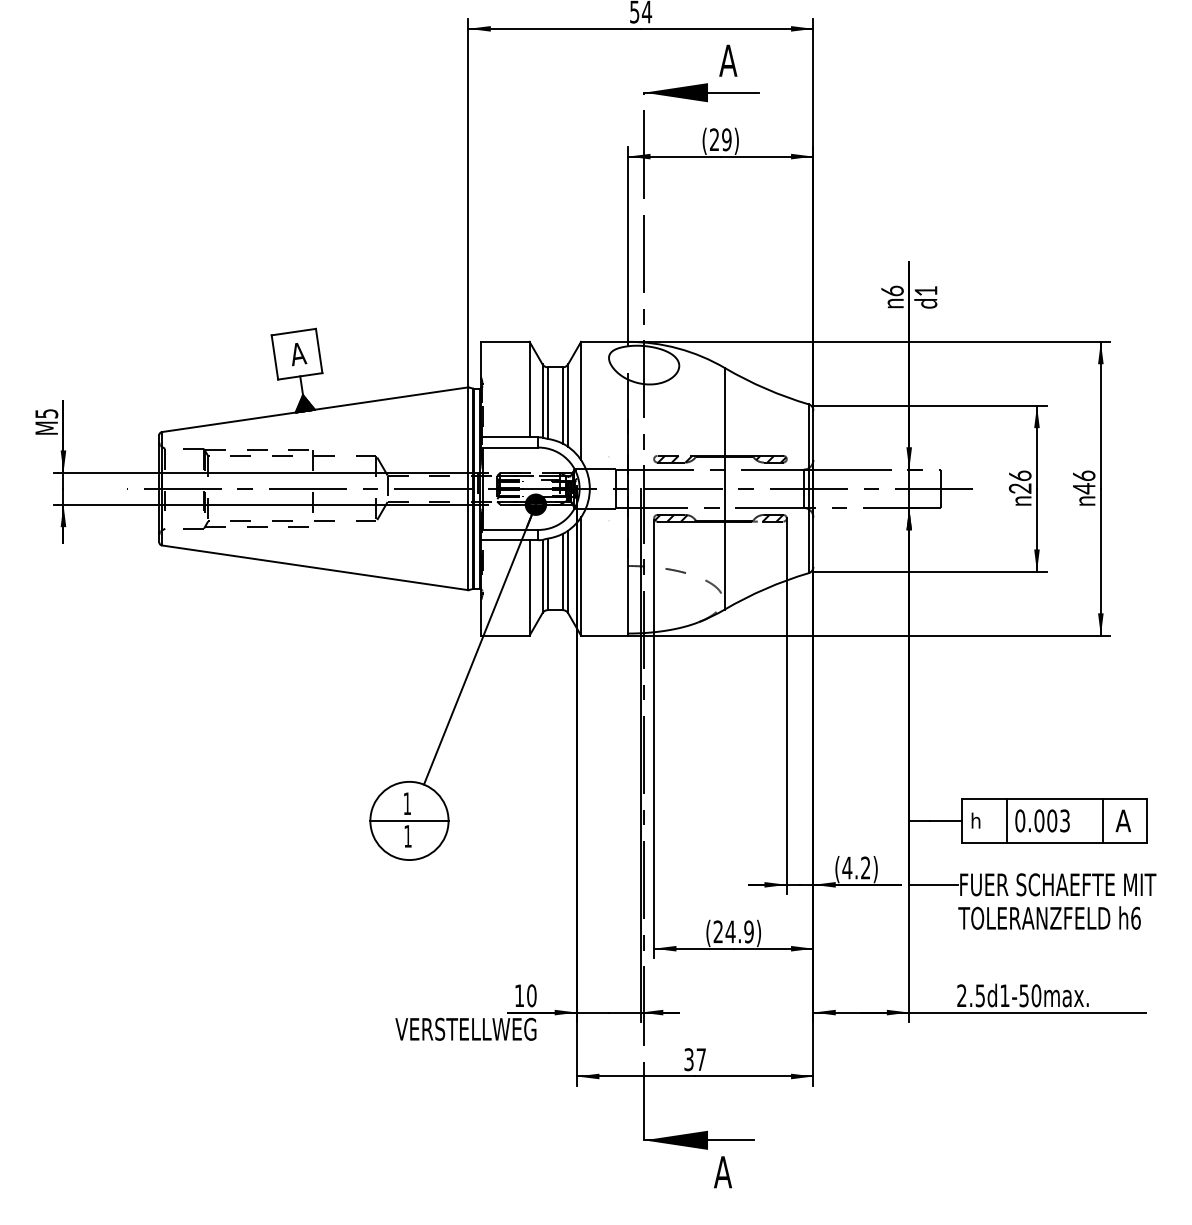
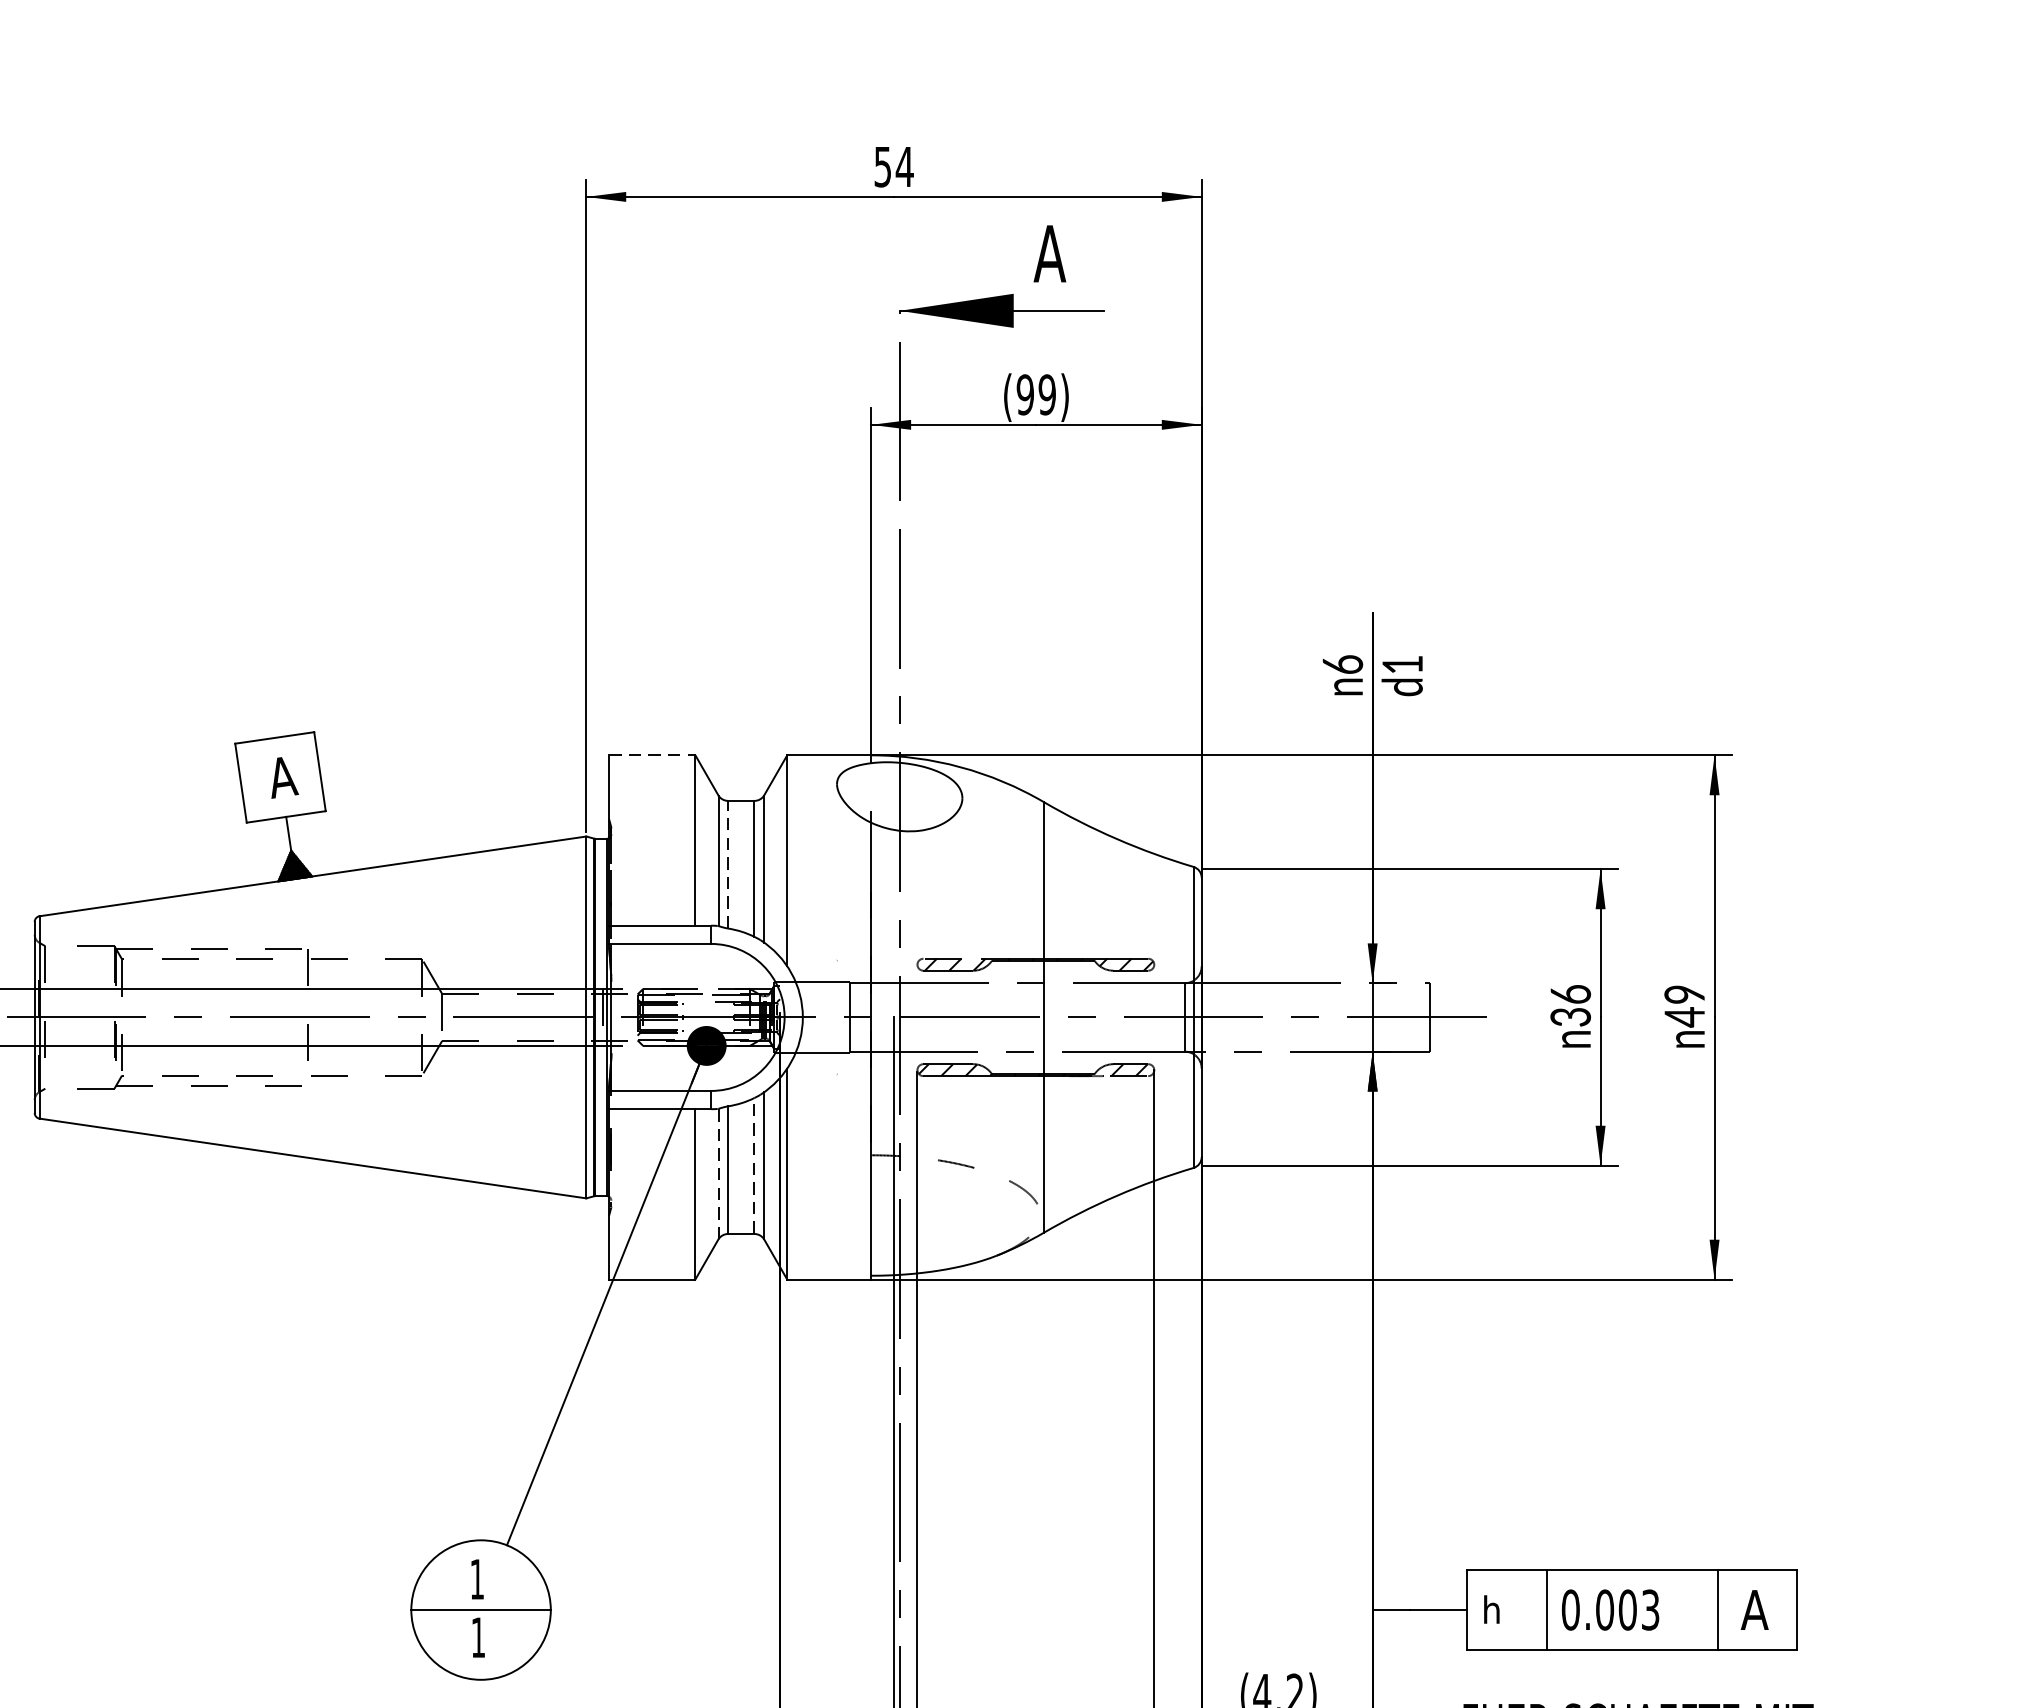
text: (714, 139) -> (1025, 394), (29) -> (99)
line: (505, 341) -> (652, 754), solid -> dashed
line: (547, 403) -> (727, 865), solid -> dashed
text: (1083, 475) -> (1683, 993), 46 -> 49
text: (1023, 488) -> (1576, 1016), 26 -> 36
line: (562, 571) -> (754, 1165), solid -> dashed
line: (542, 576) -> (718, 1173), solid -> dashed

